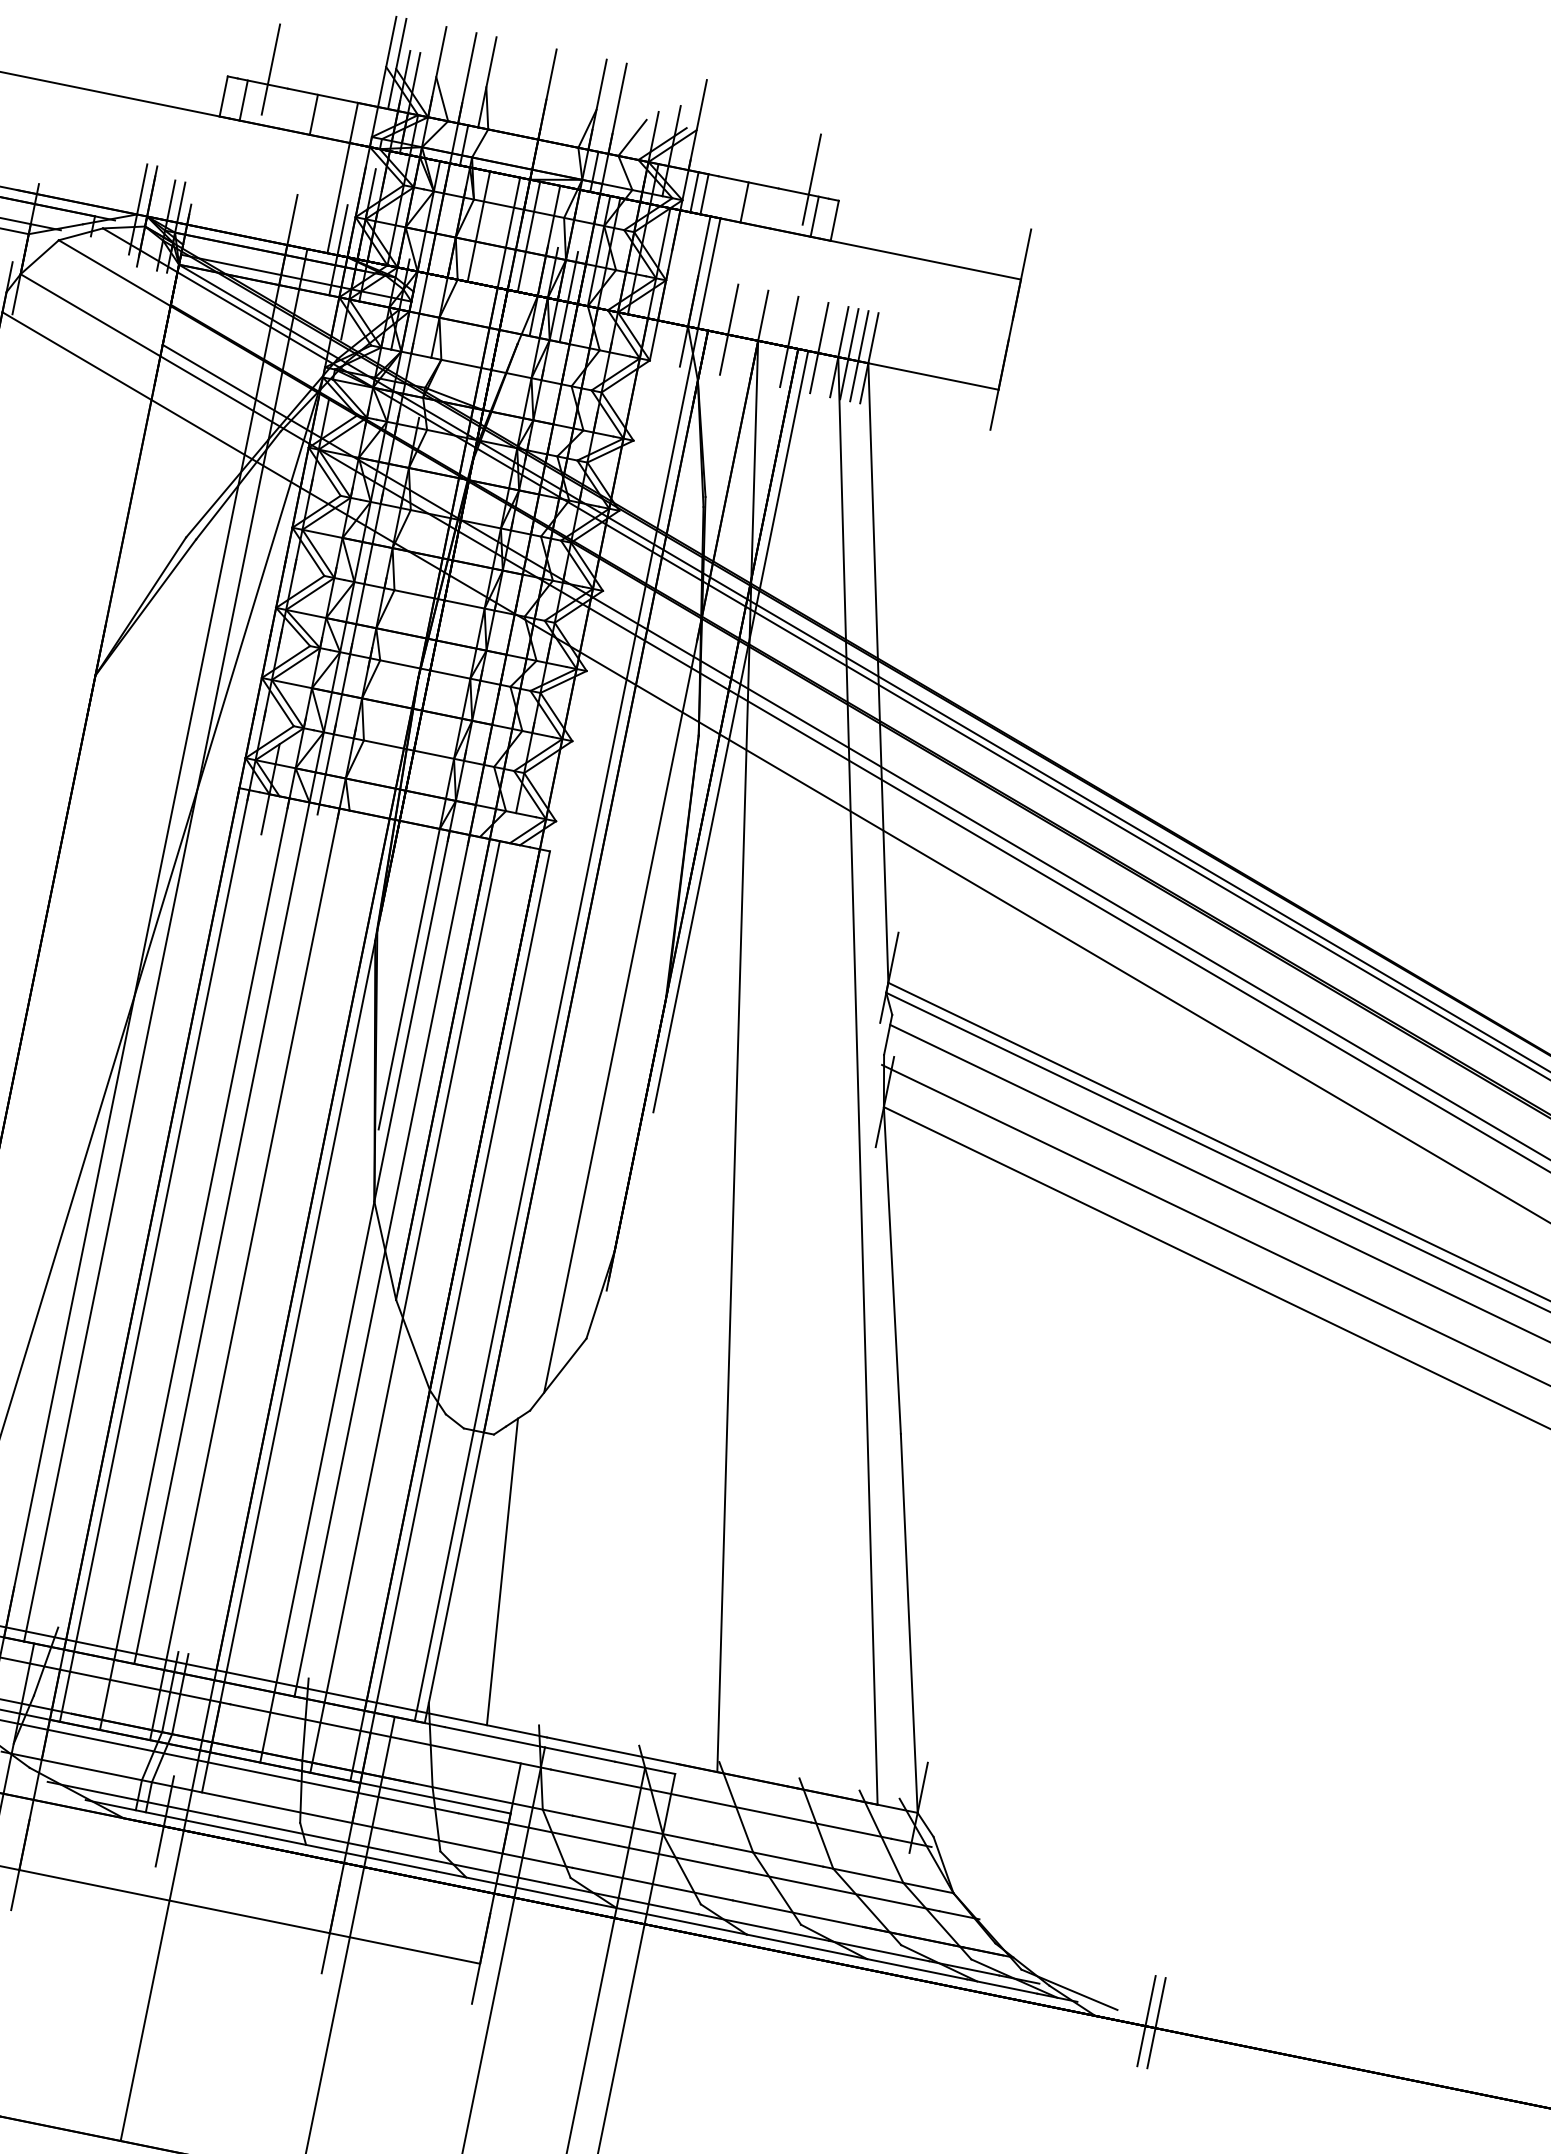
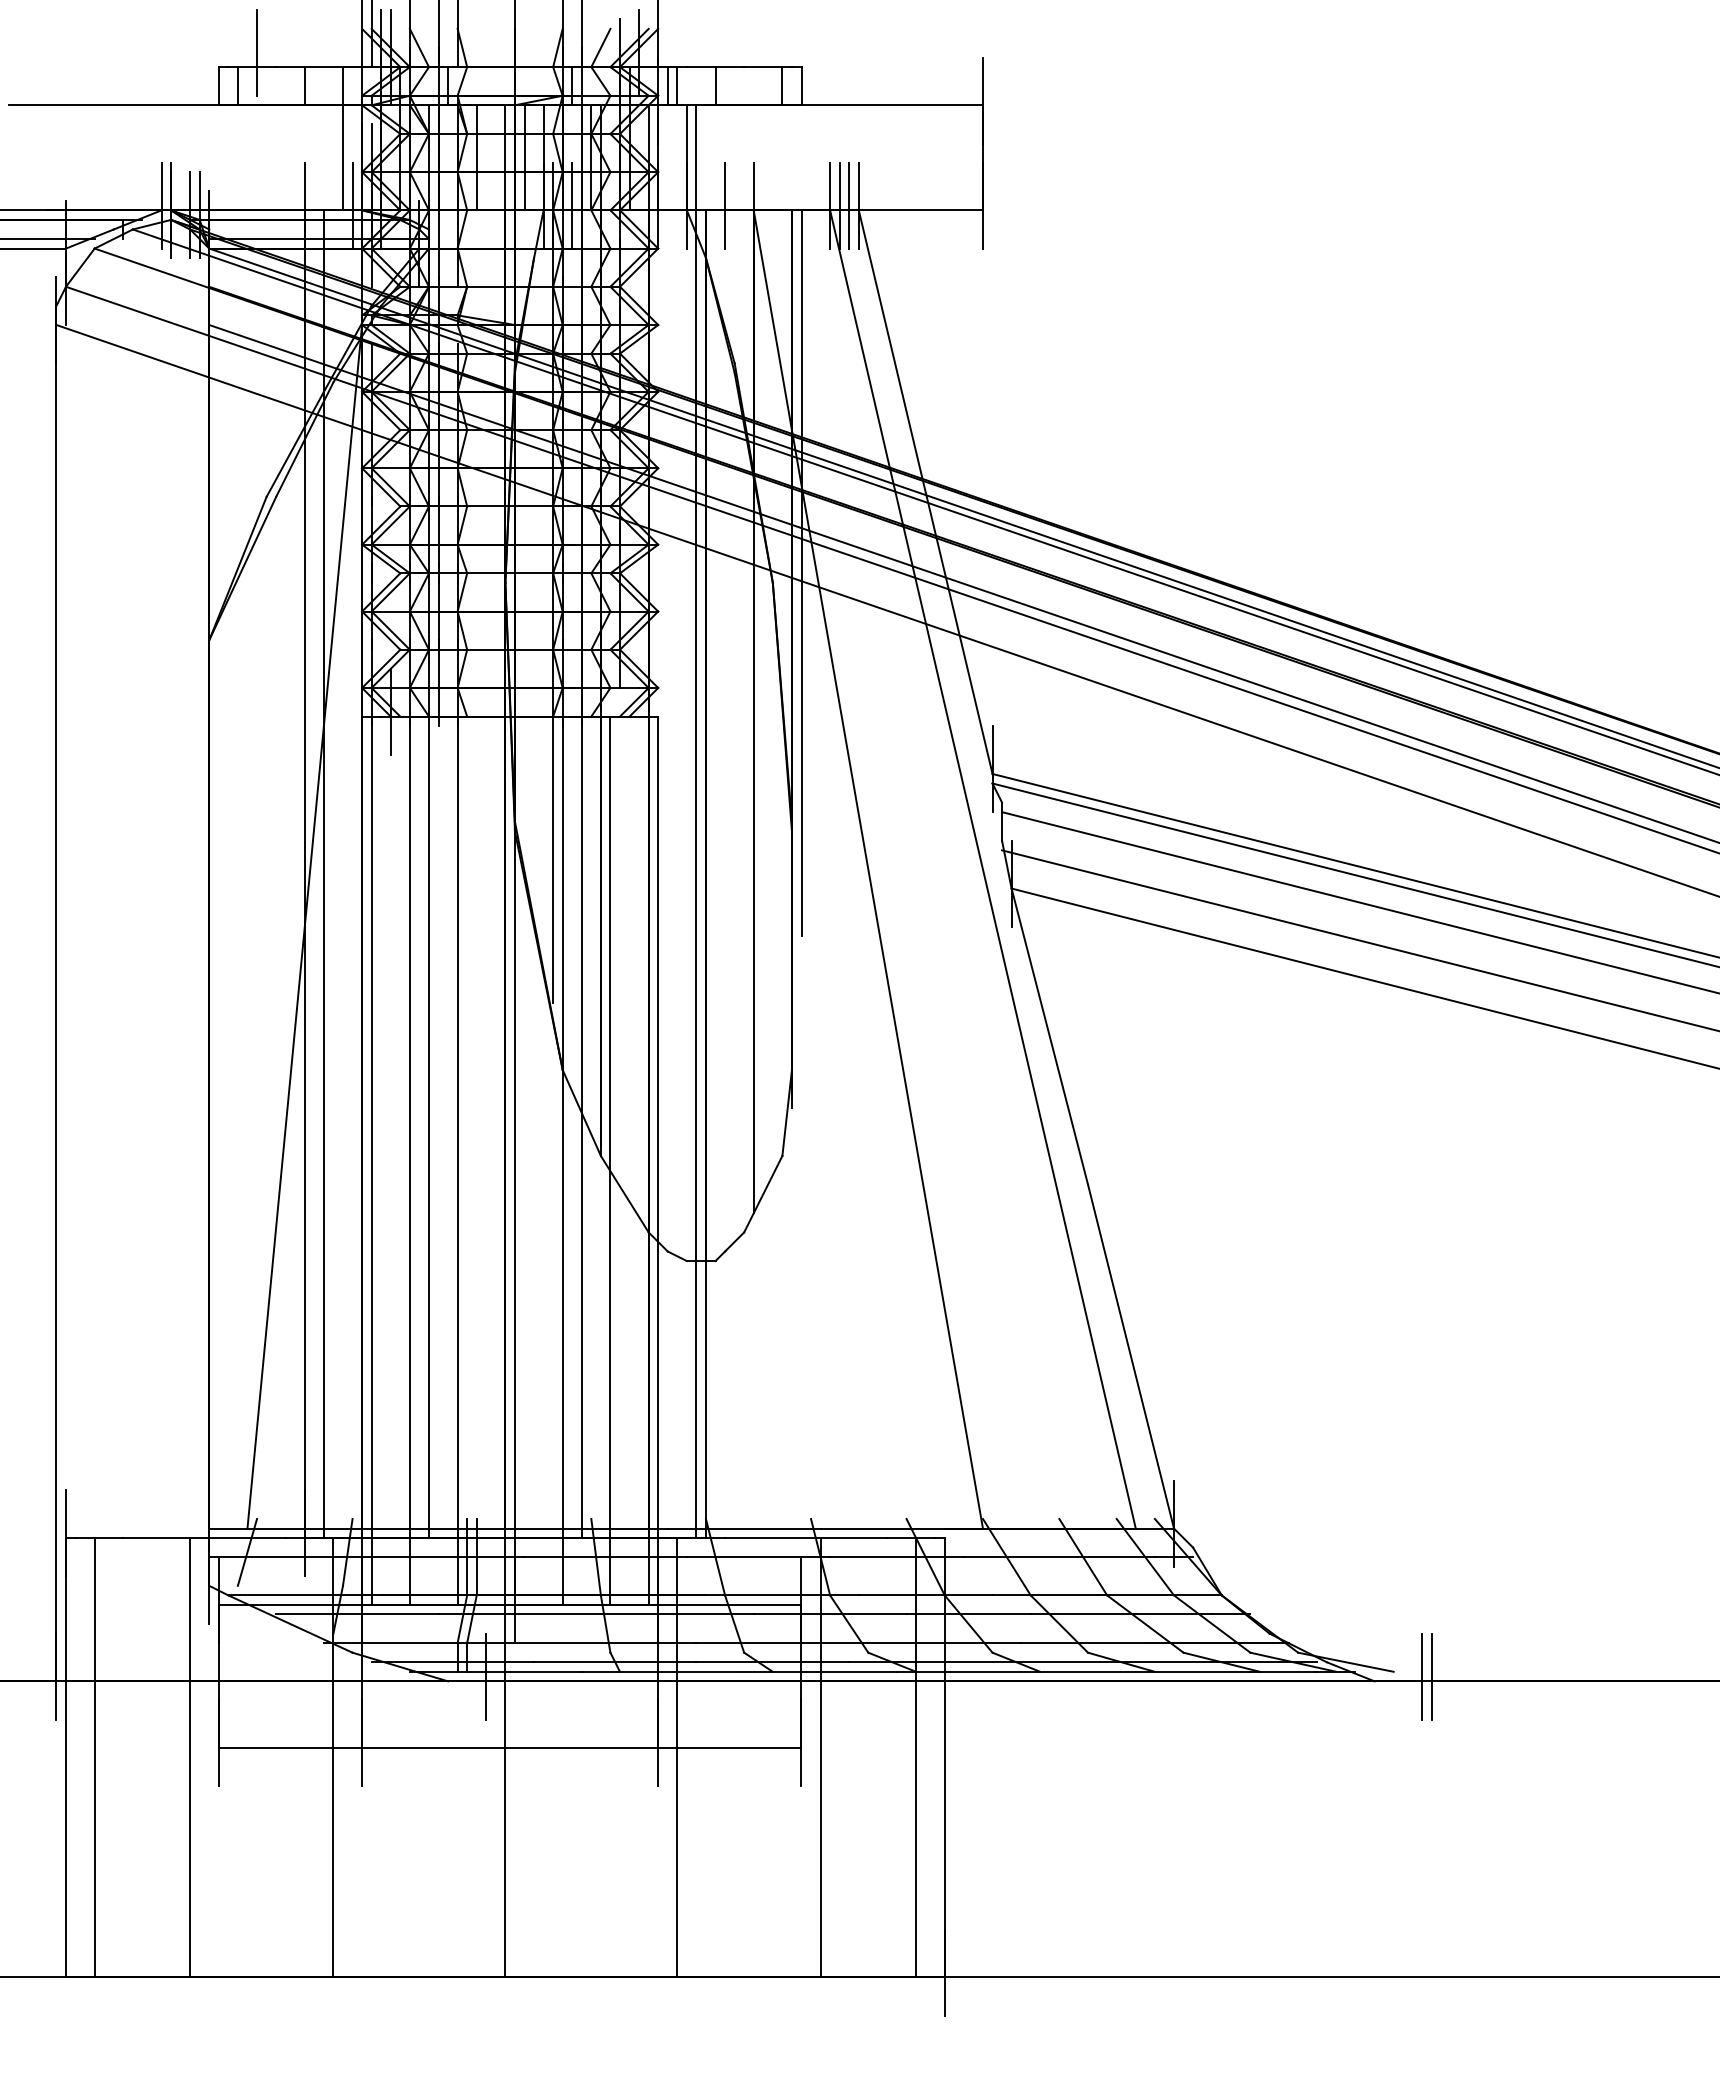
line: (811, 179) -> (772, 52), removed
line: (789, 341) -> (782, 205), removed
line: (819, 348) -> (811, 205), removed
line: (502, 1571) -> (748, 1384), removed

